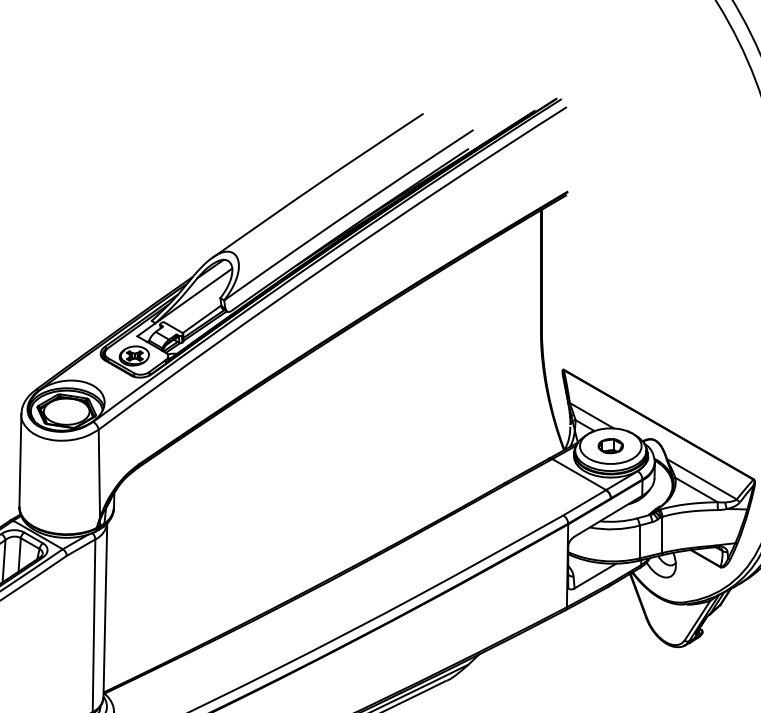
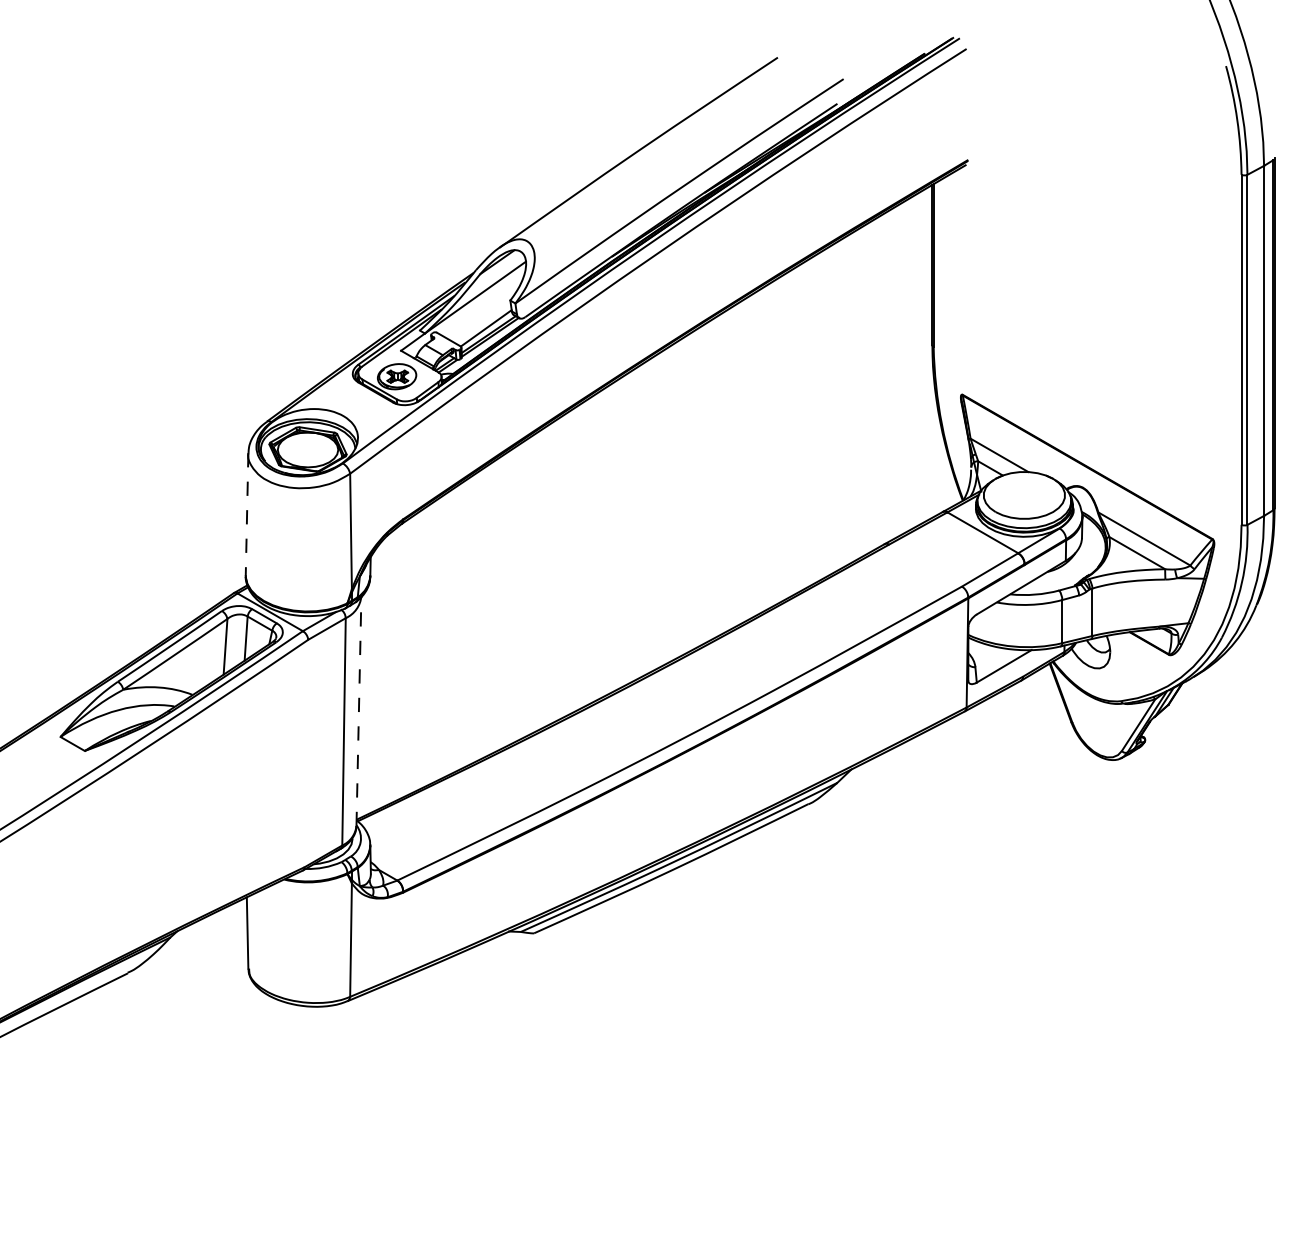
part: (610, 446) -> (1024, 495), removed
line: (20, 460) -> (247, 514), solid -> dashed
line: (105, 610) -> (358, 711), solid -> dashed

